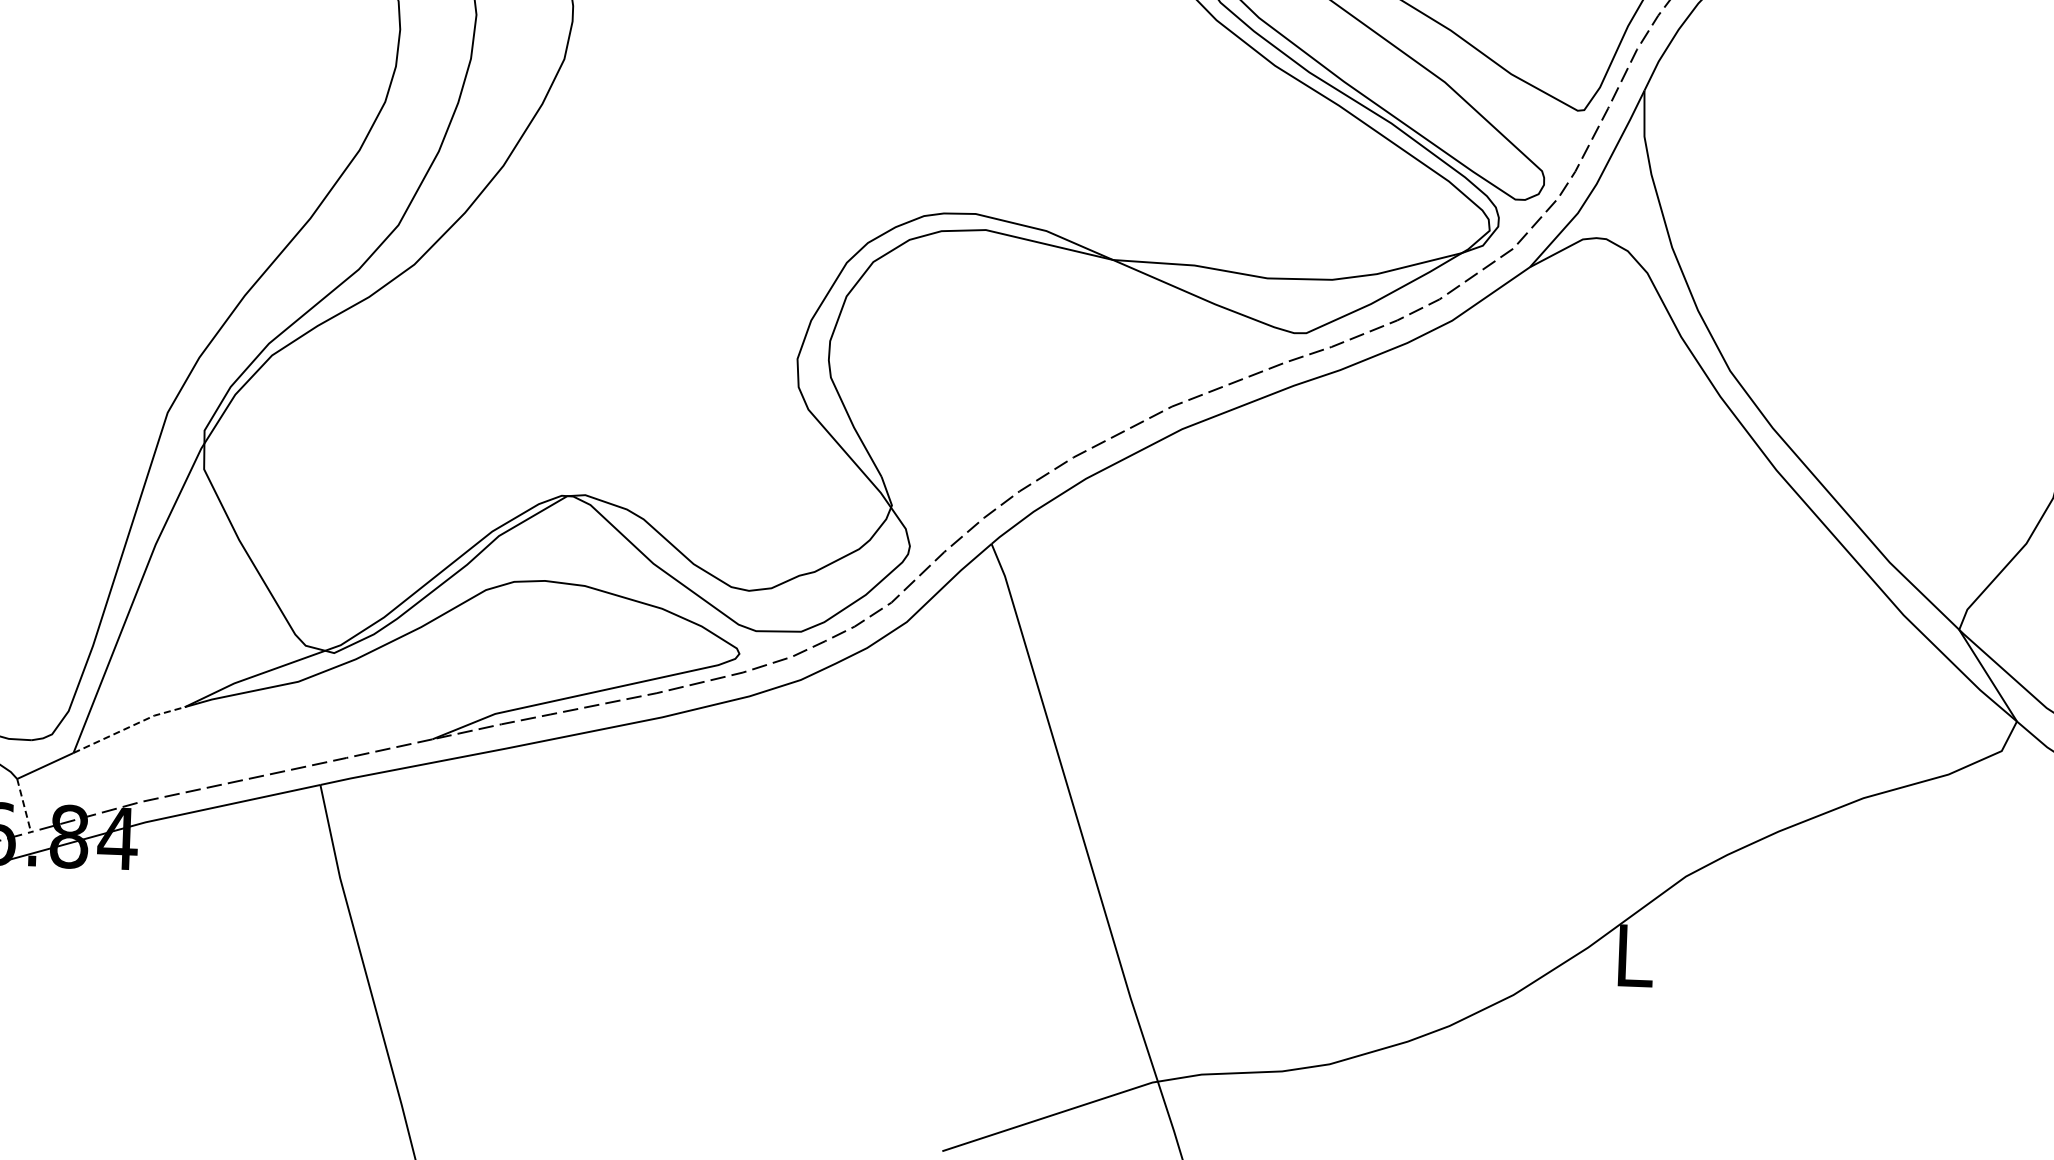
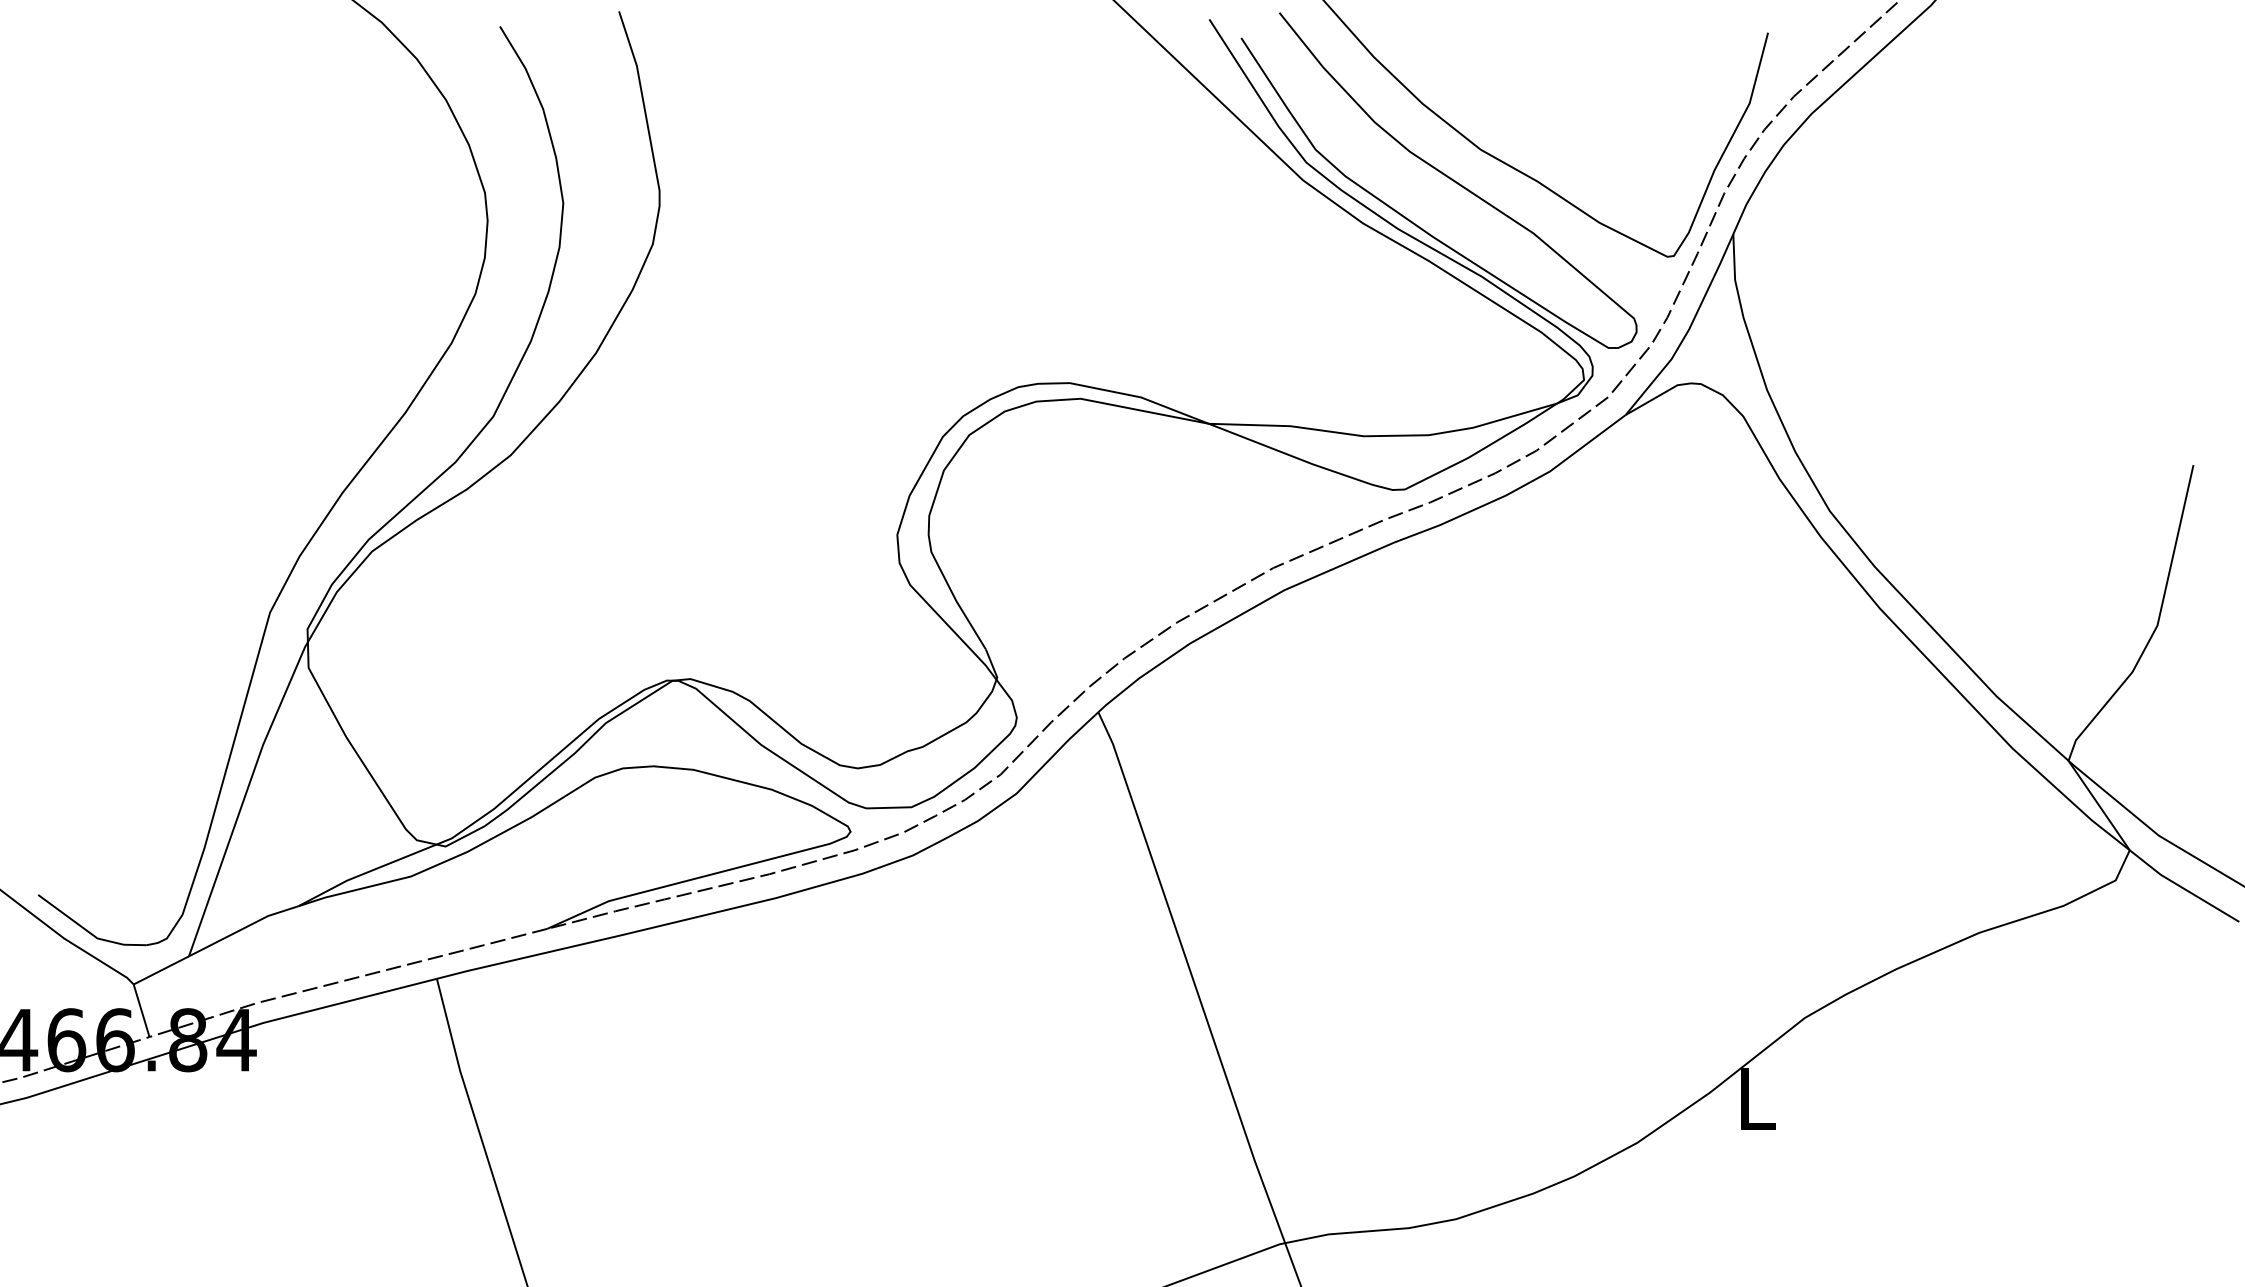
line: (129, 727) -> (243, 928), dashed -> solid
line: (23, 806) -> (141, 1011), dashed -> solid

